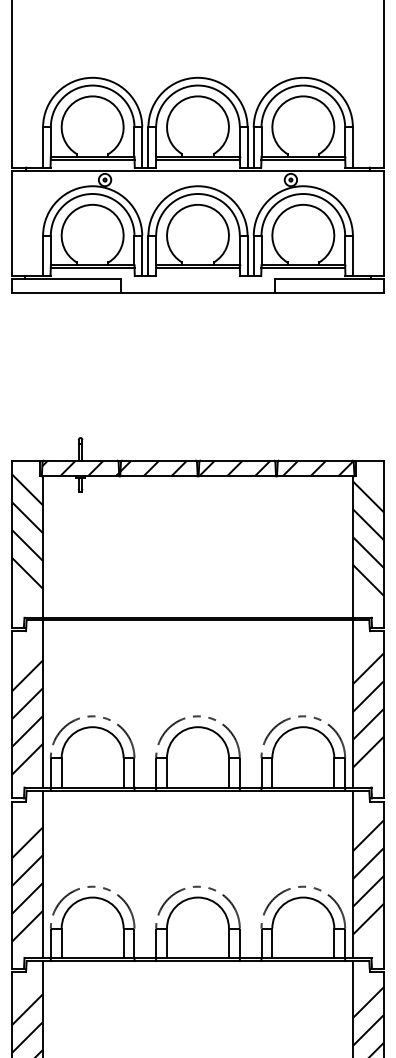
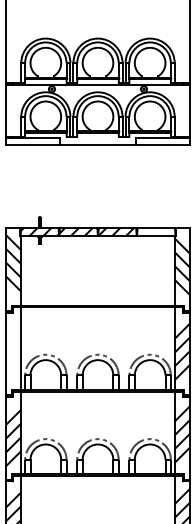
hatch: (316, 467) -> (156, 231), removed
hatch: (27, 715) -> (13, 354), removed

